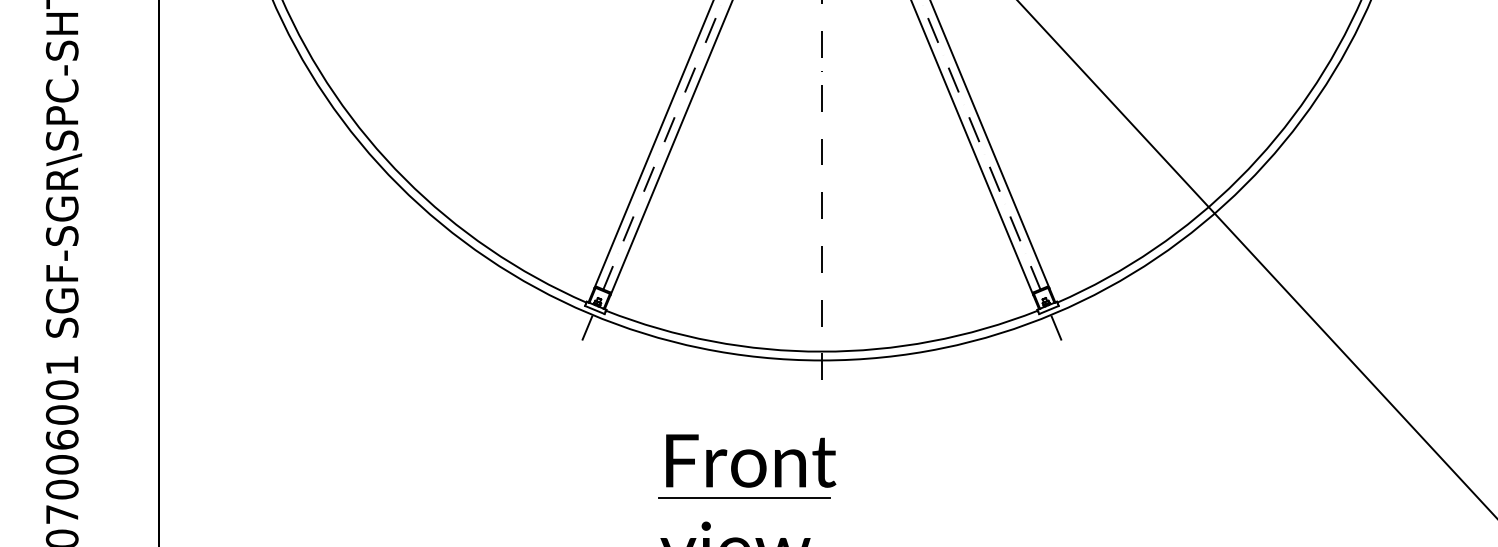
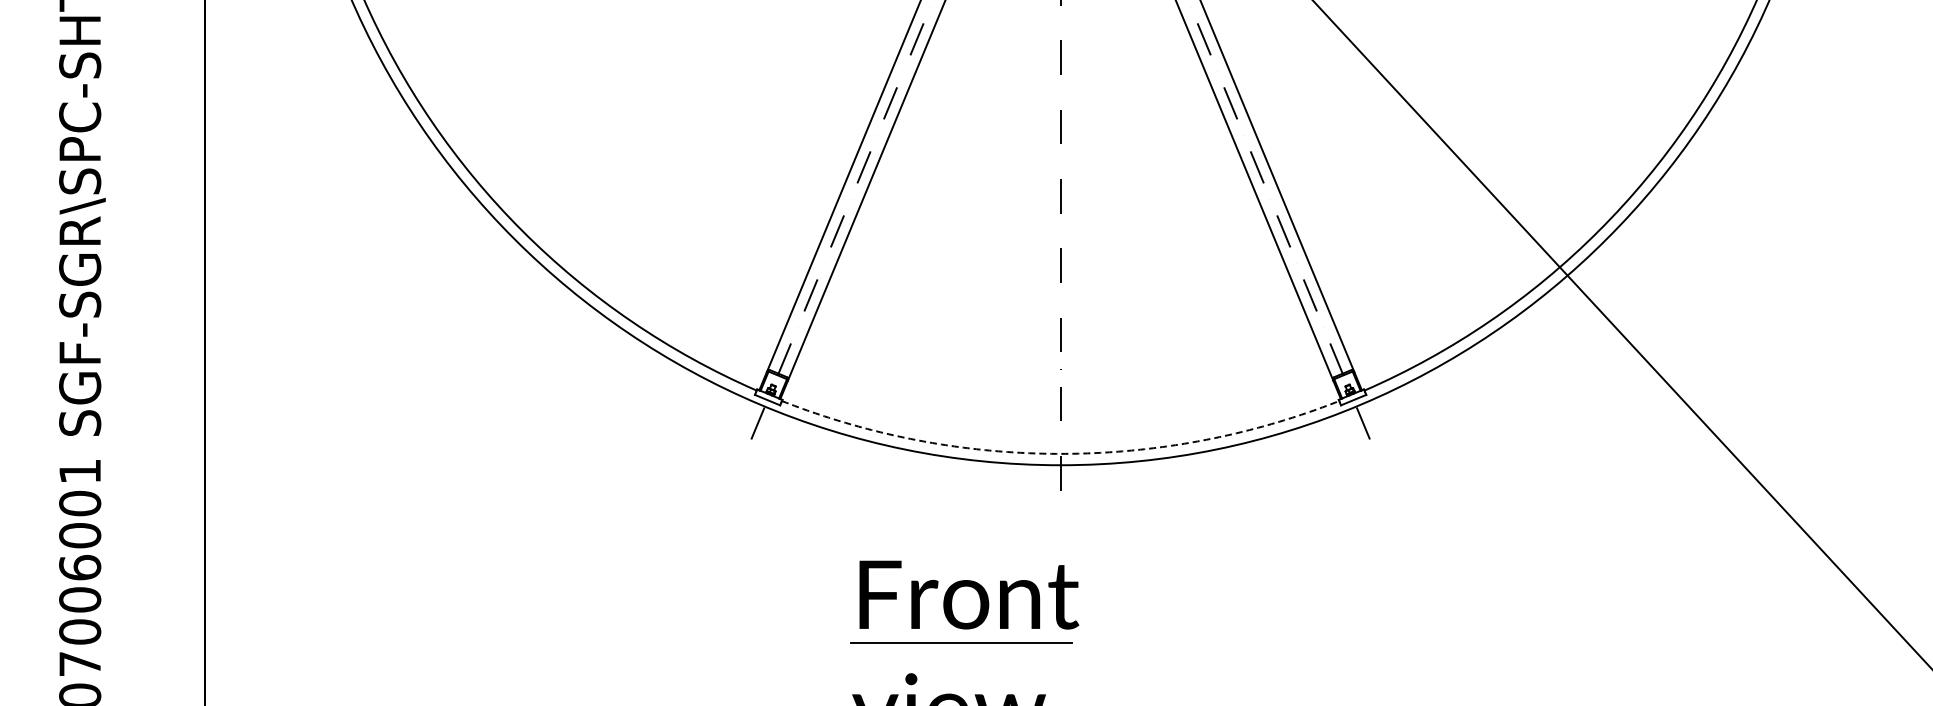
arc: (821, 351) -> (1060, 453), solid -> dashed

